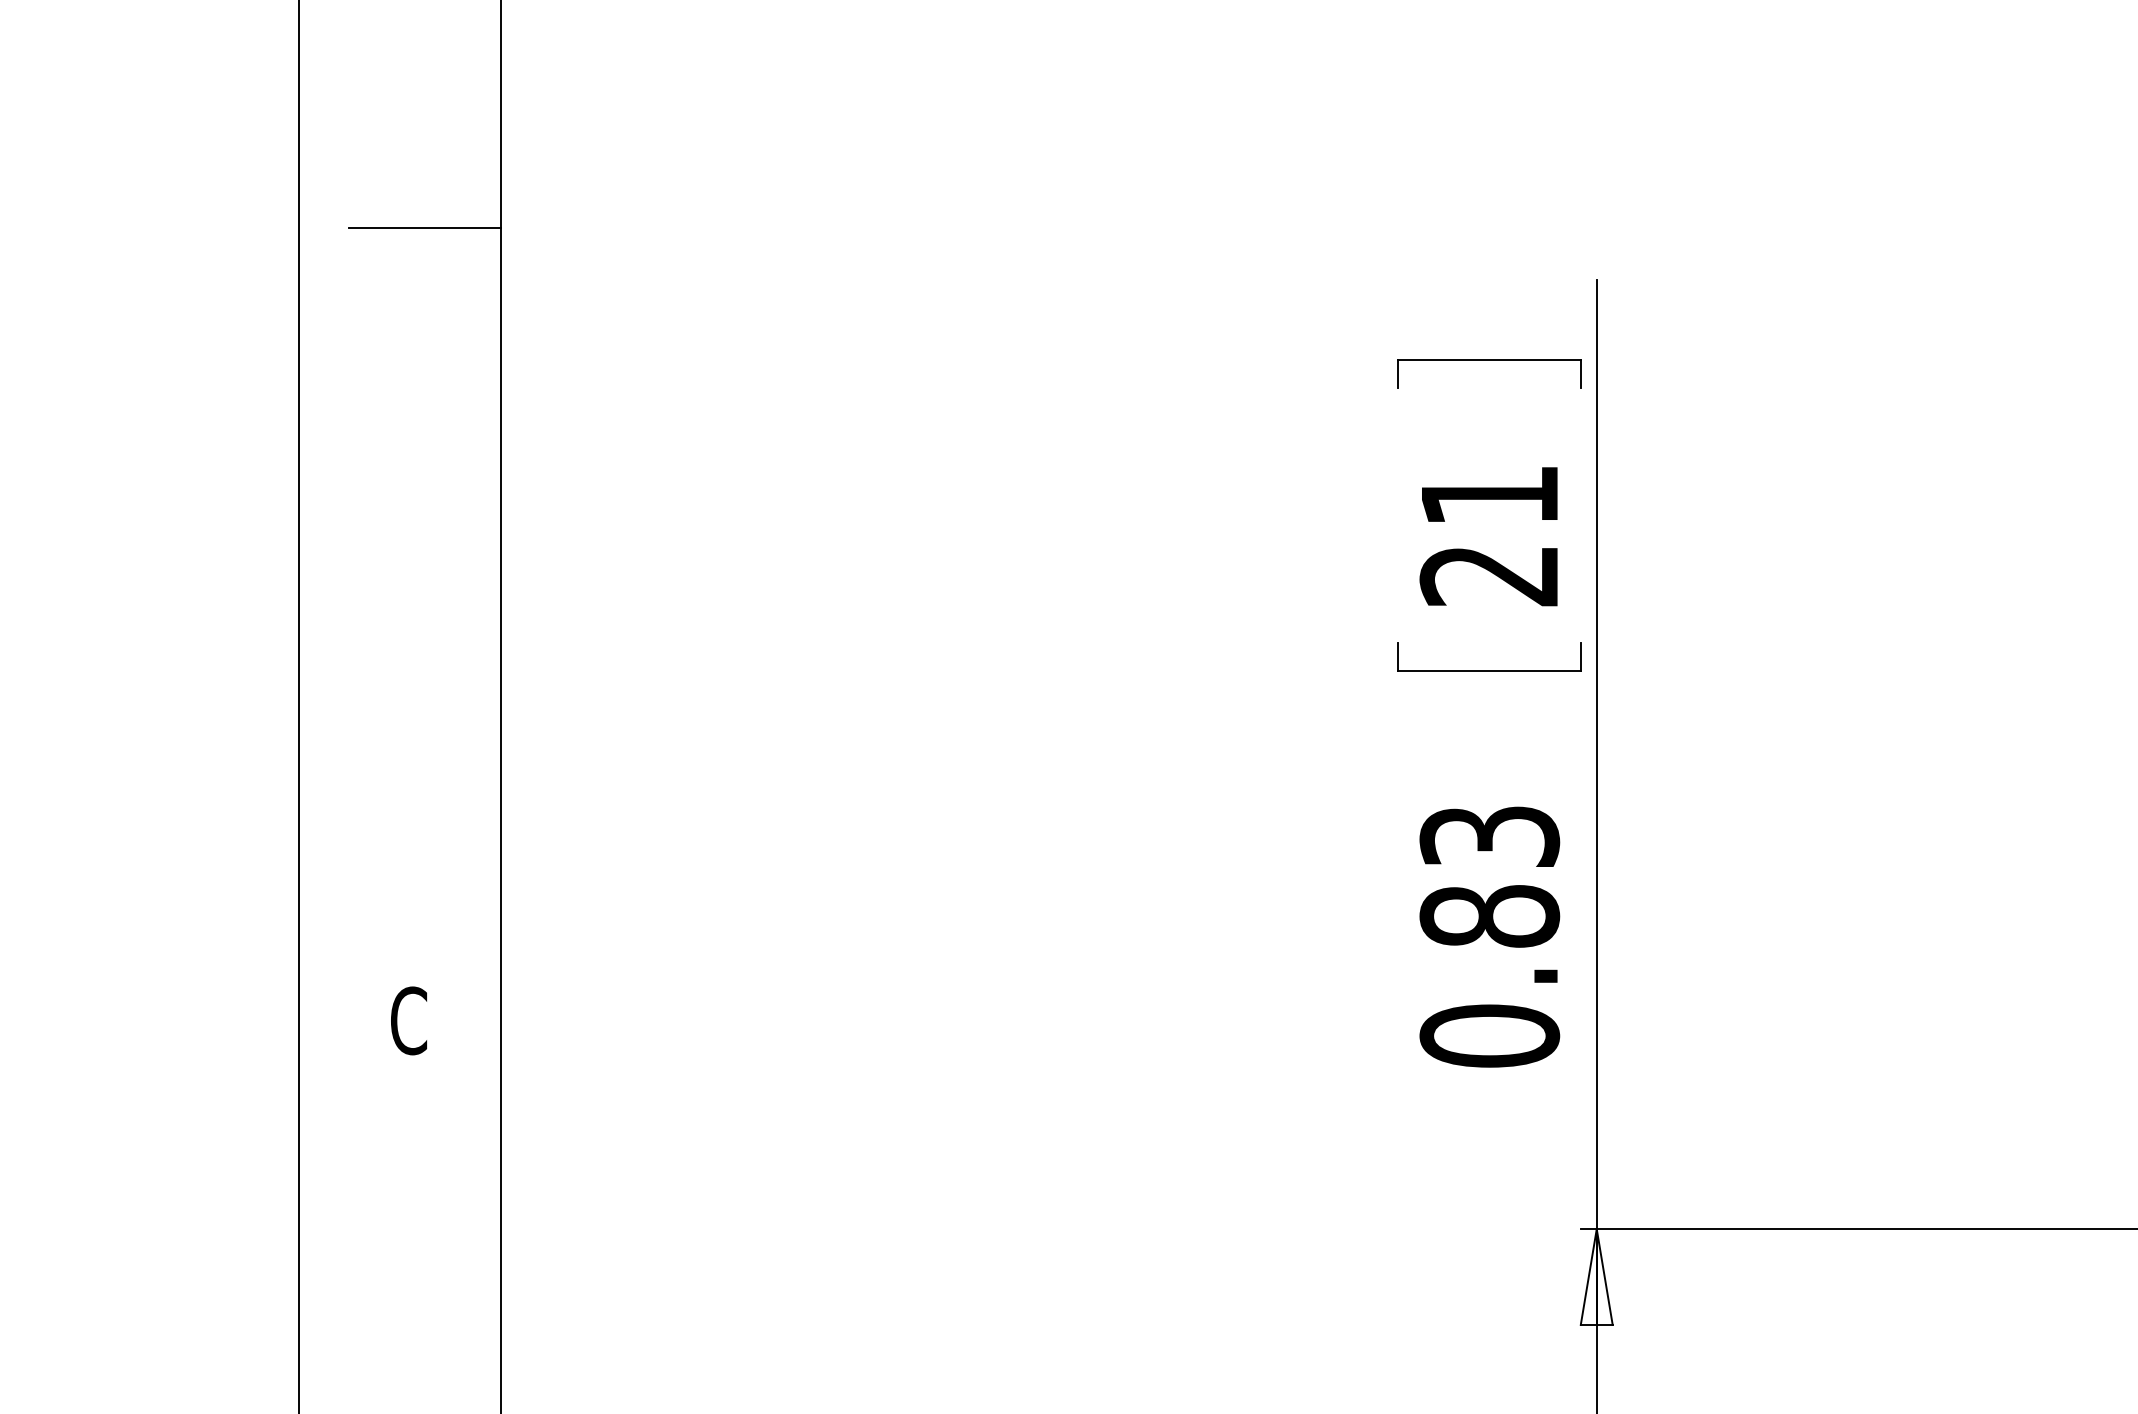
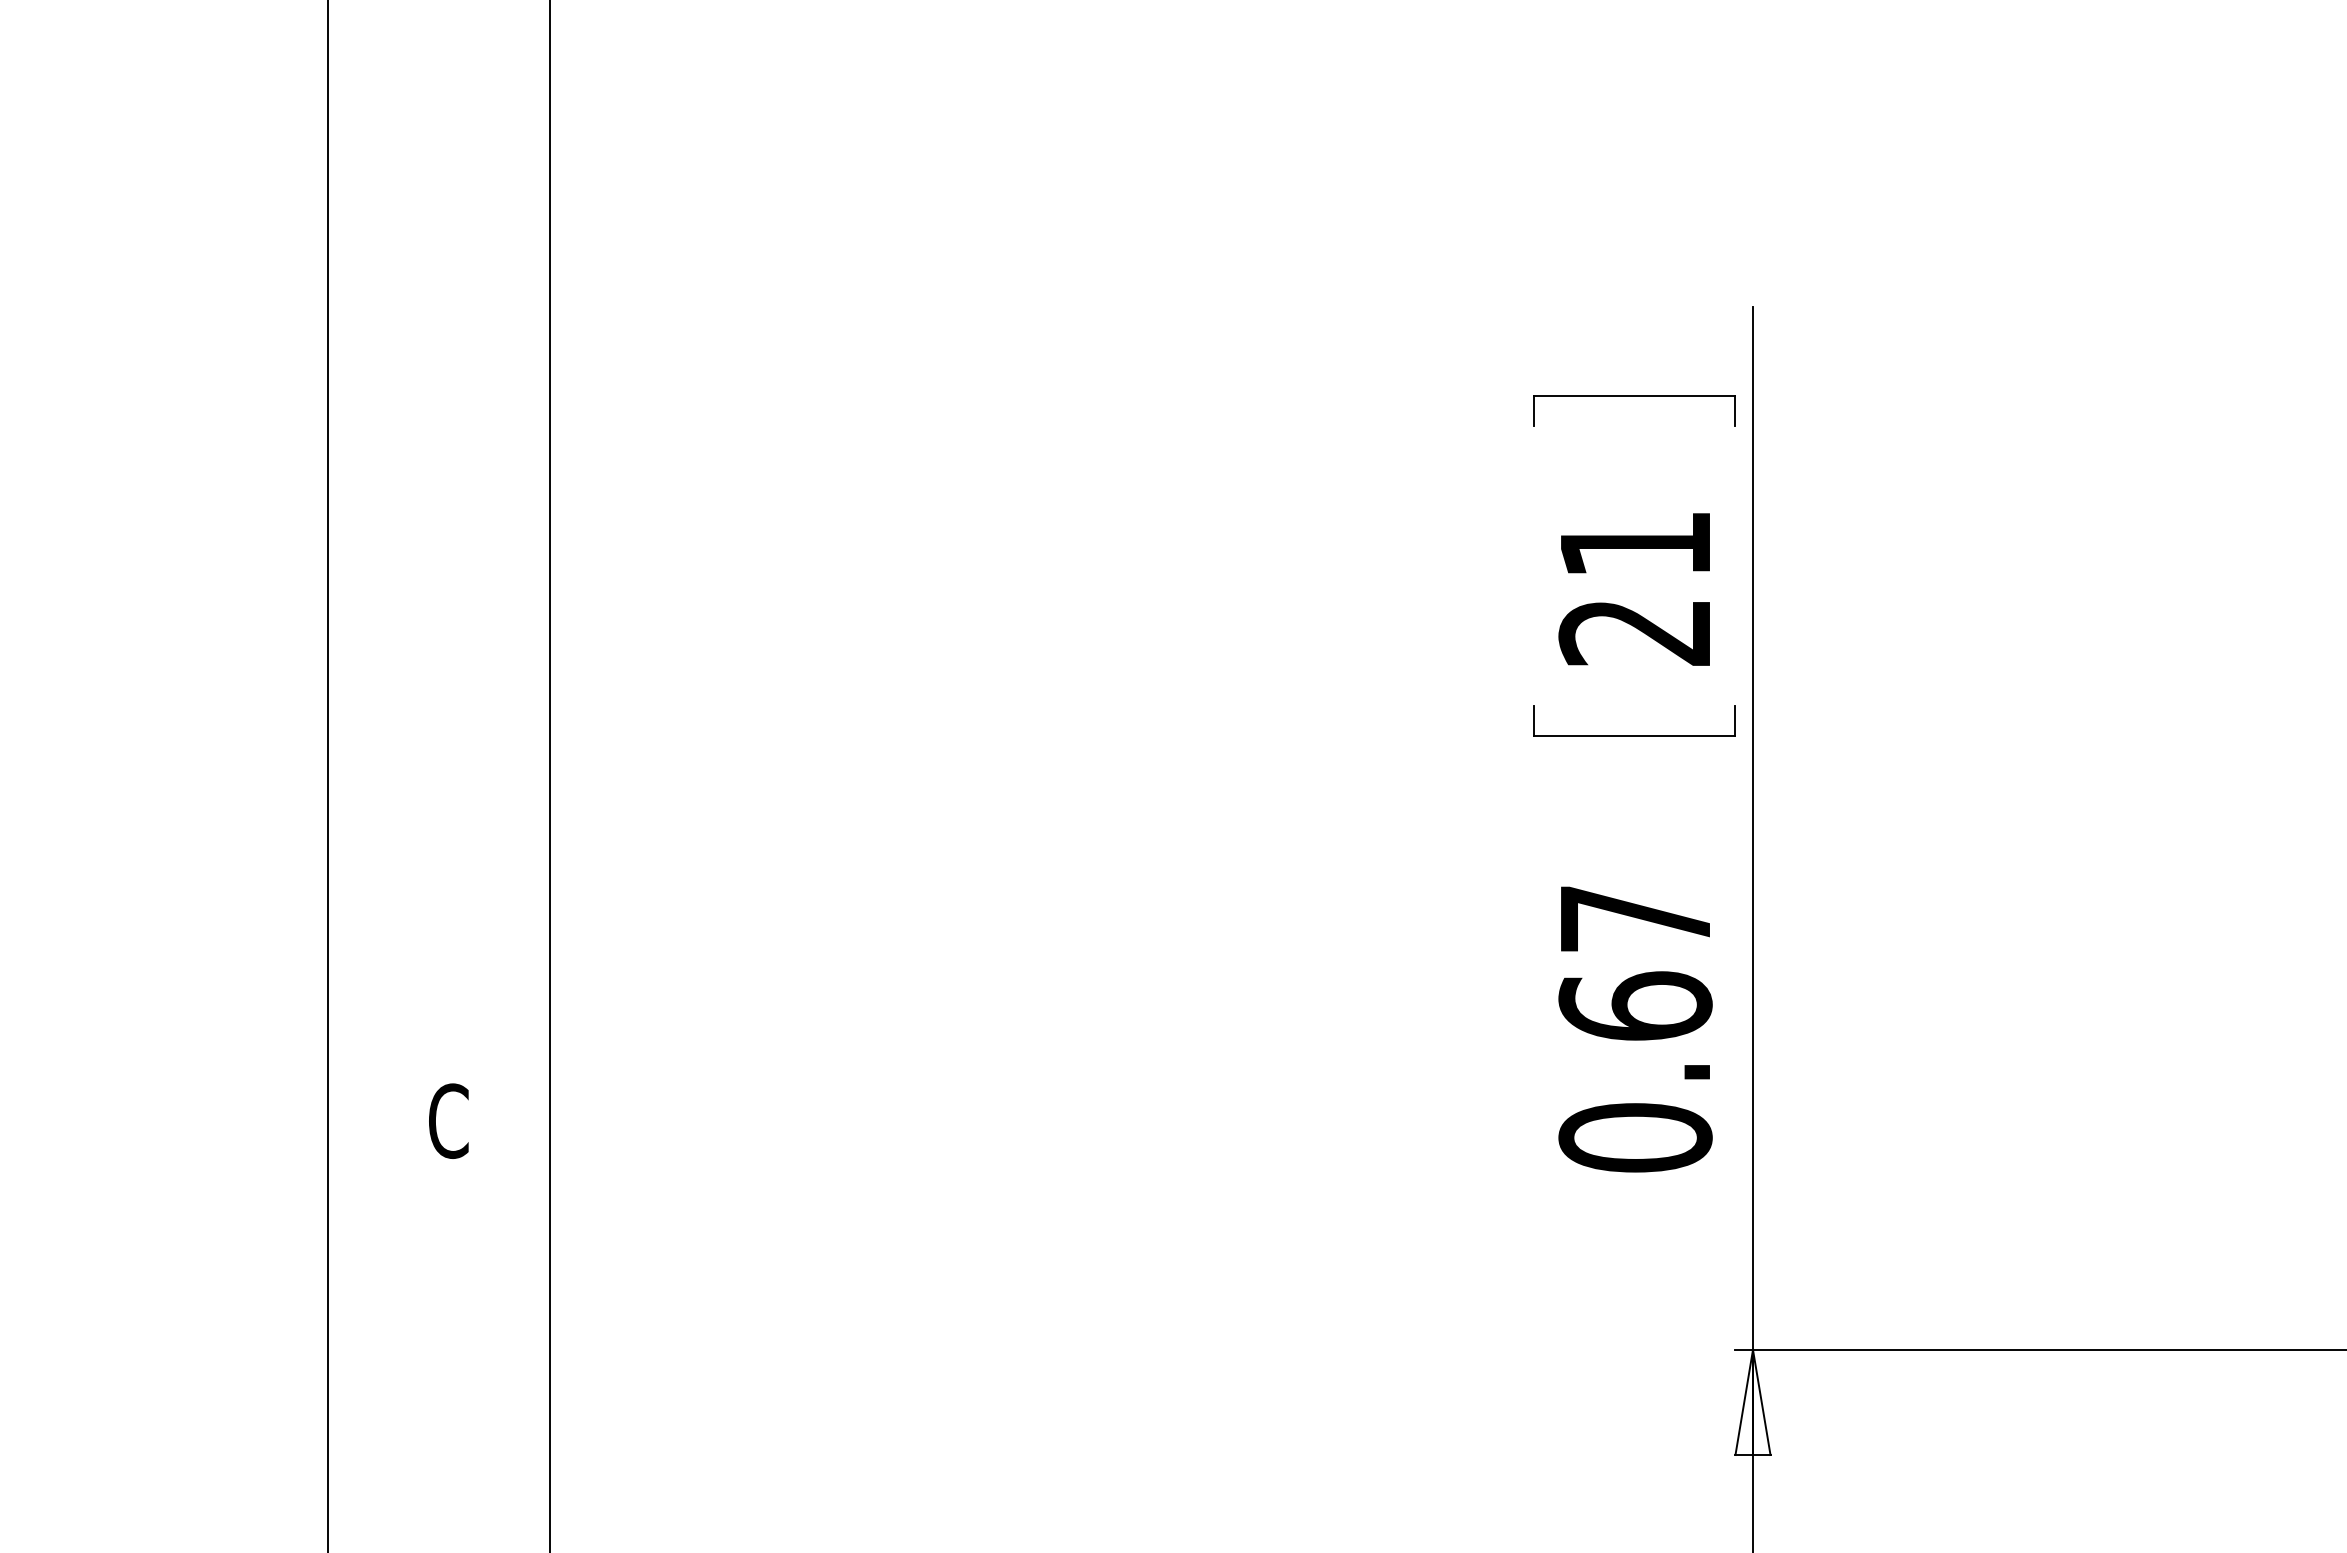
line: (425, 227) -> (466, 250), removed
text: (1489, 877) -> (1635, 963), 0.83 -> 0.67

